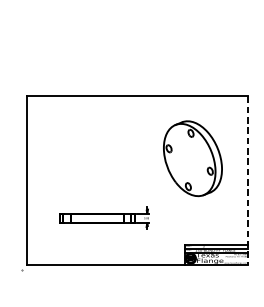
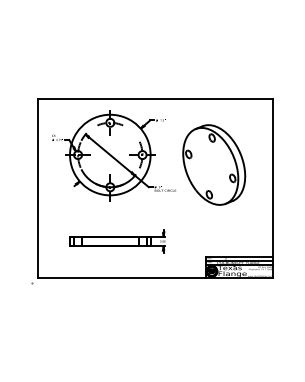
part: (98, 149) -> (113, 155), added
line: (247, 180) -> (272, 188), dashed -> solid
part: (104, 218) -> (117, 241), moved

